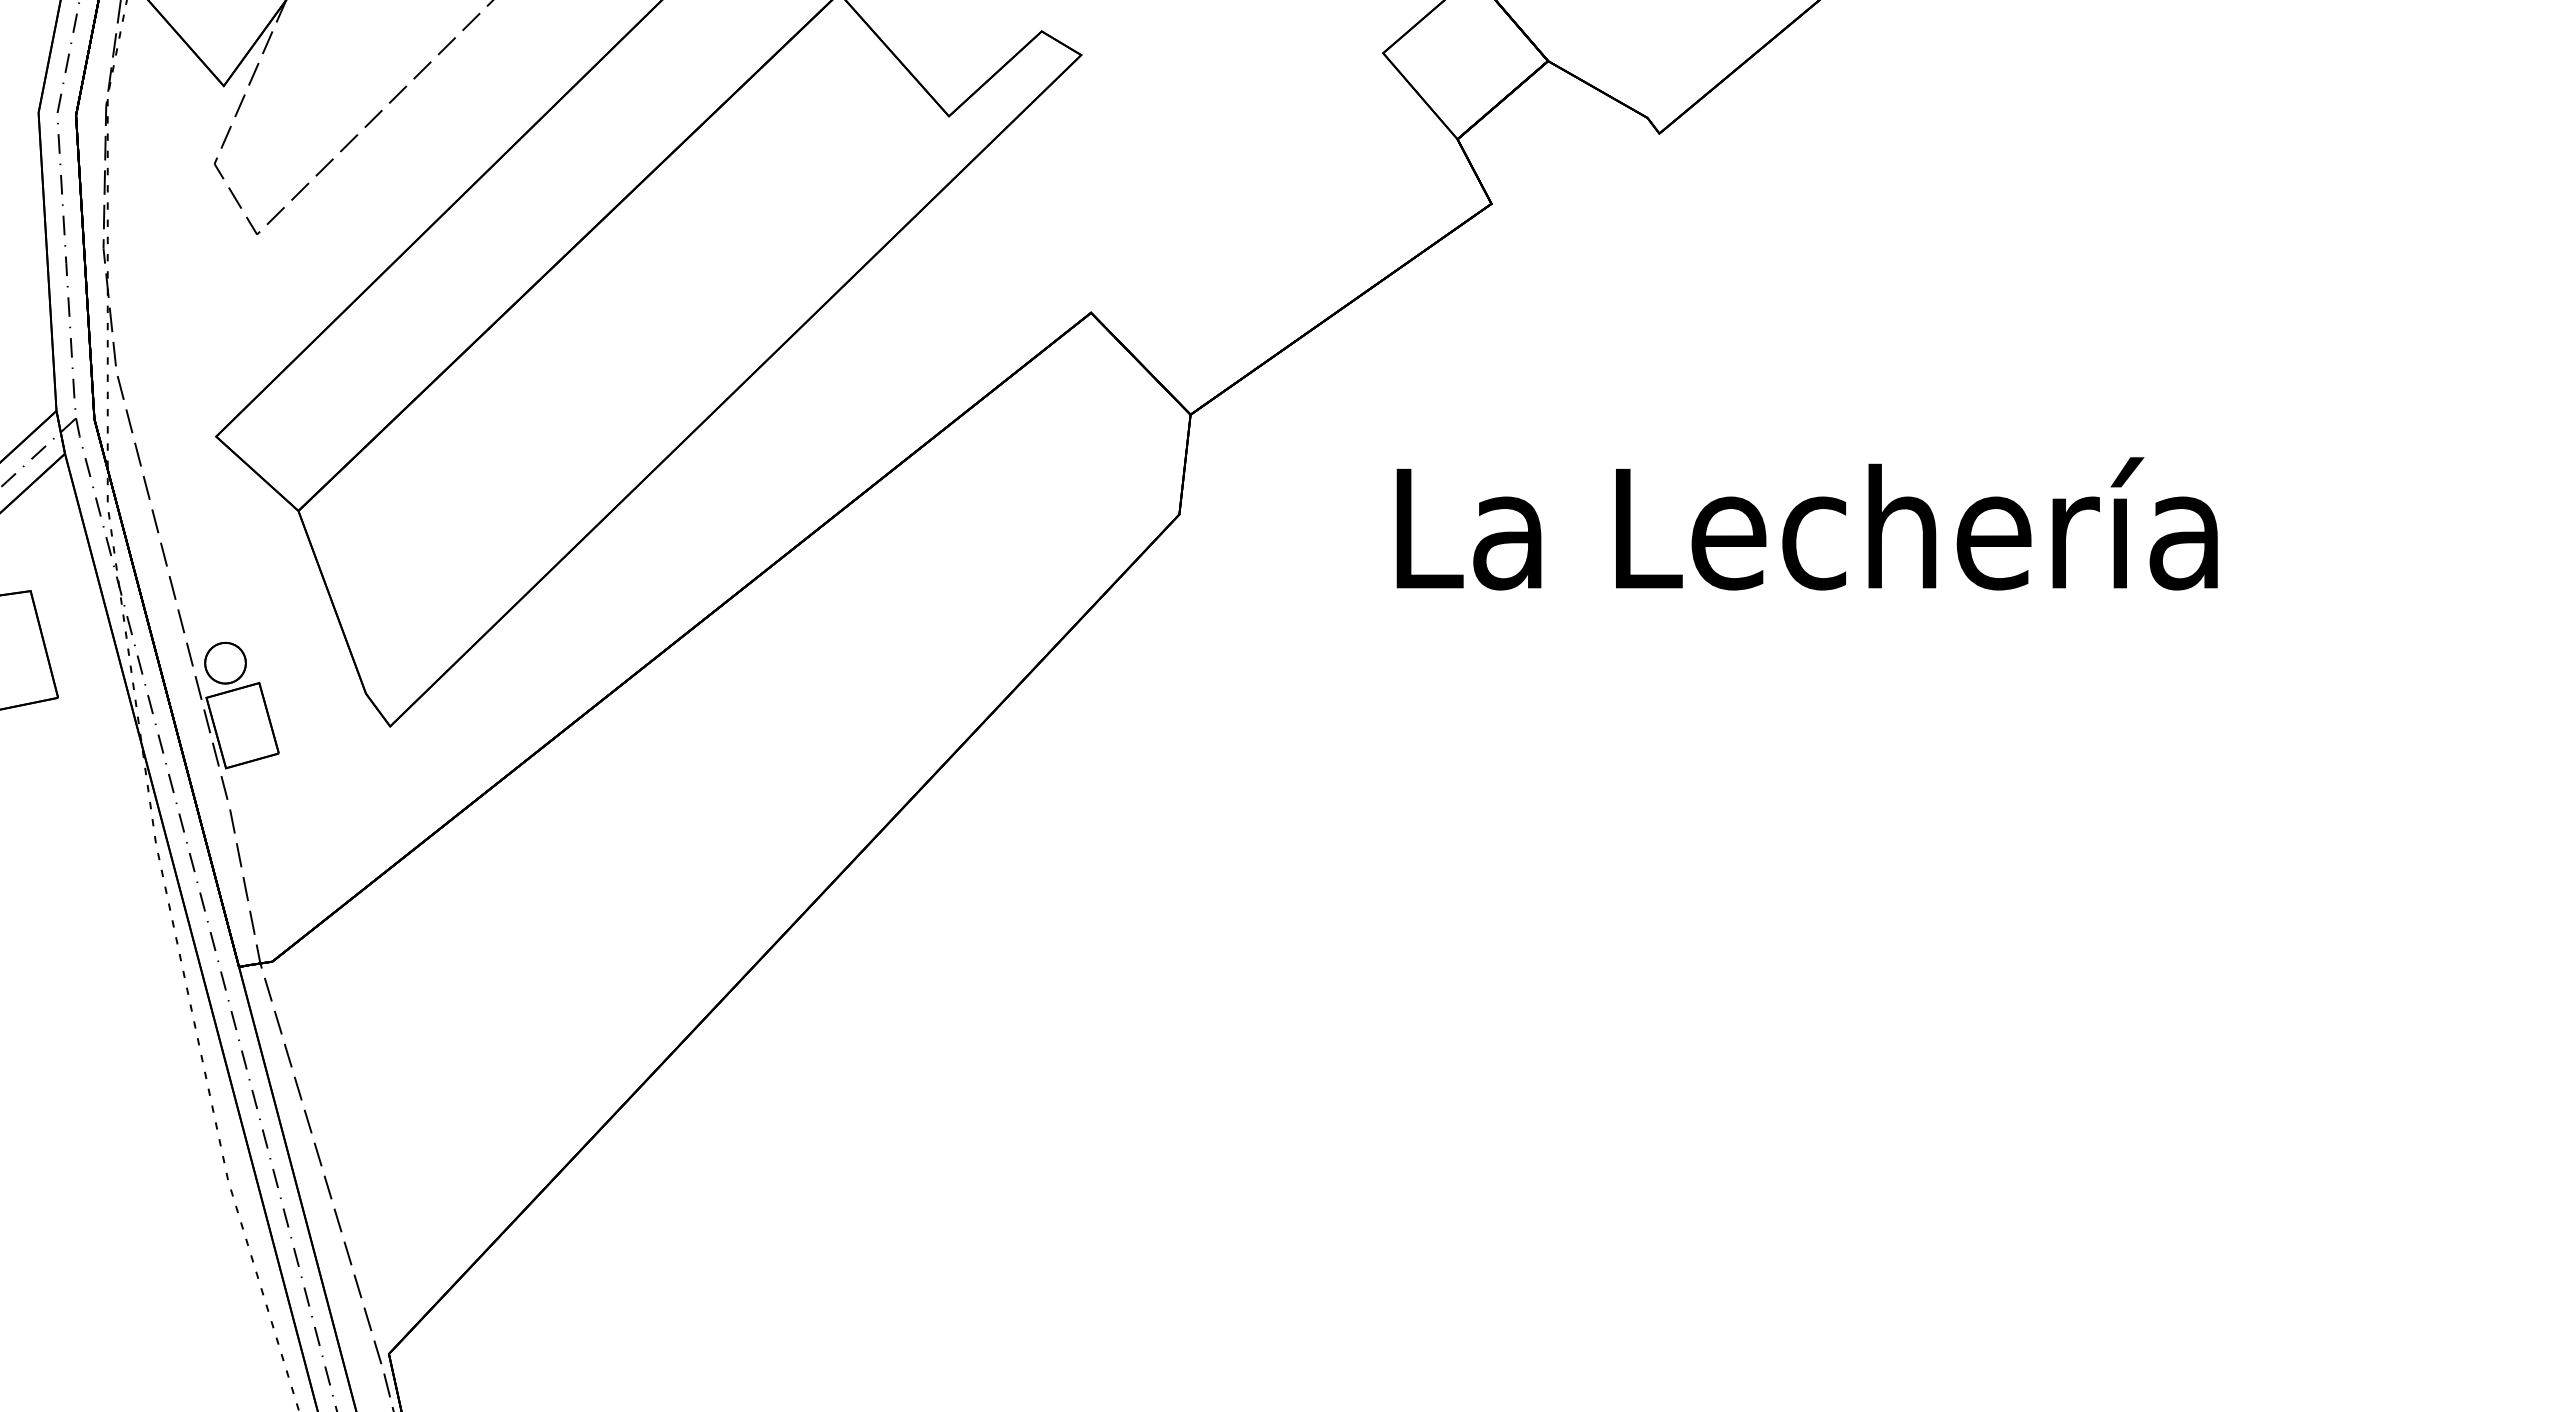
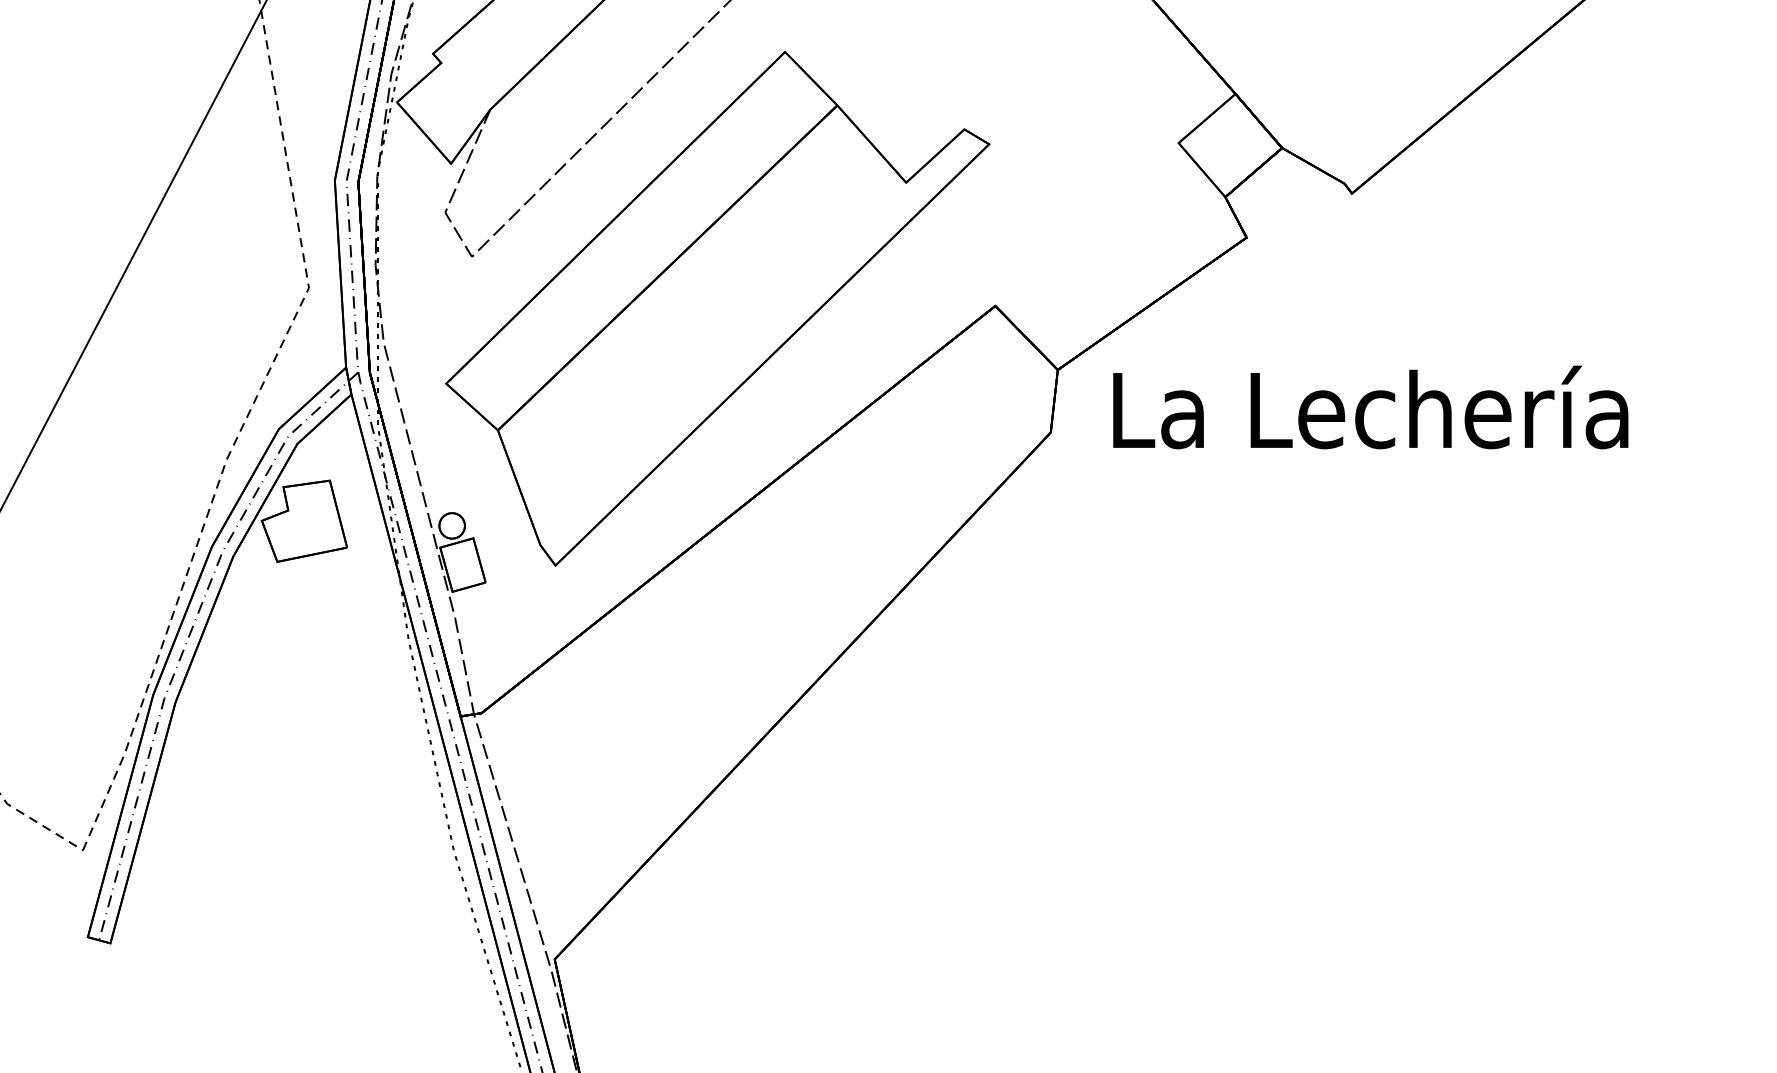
text: (1806, 523) -> (1370, 407), moved

